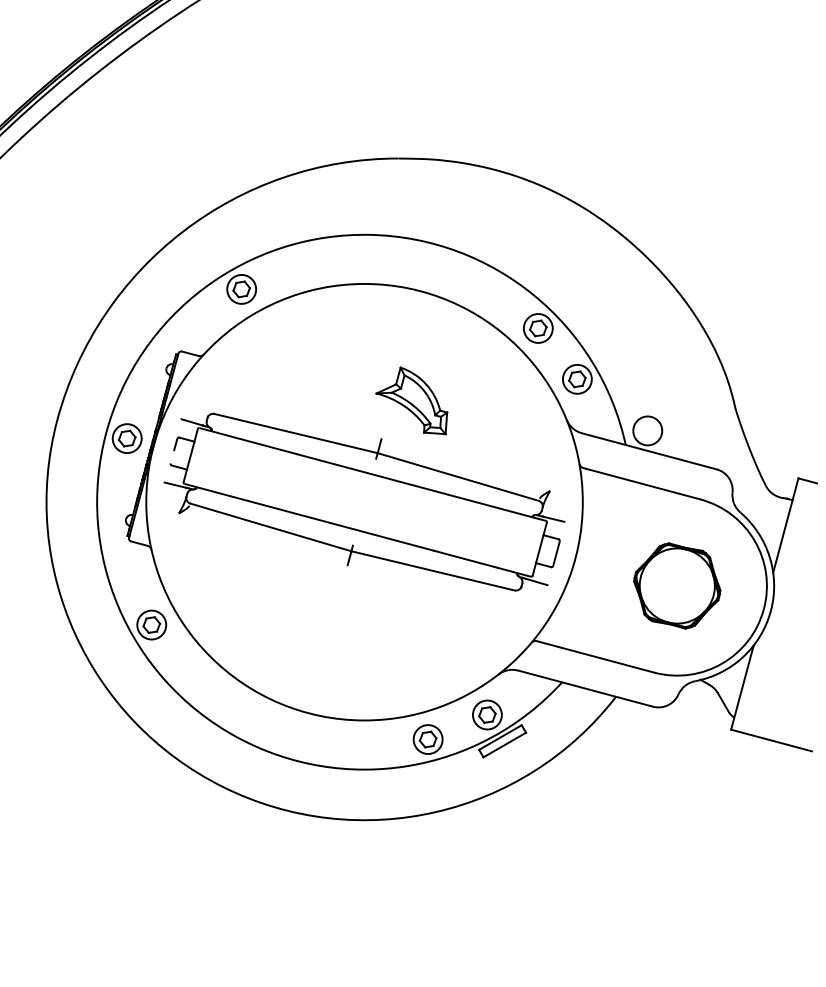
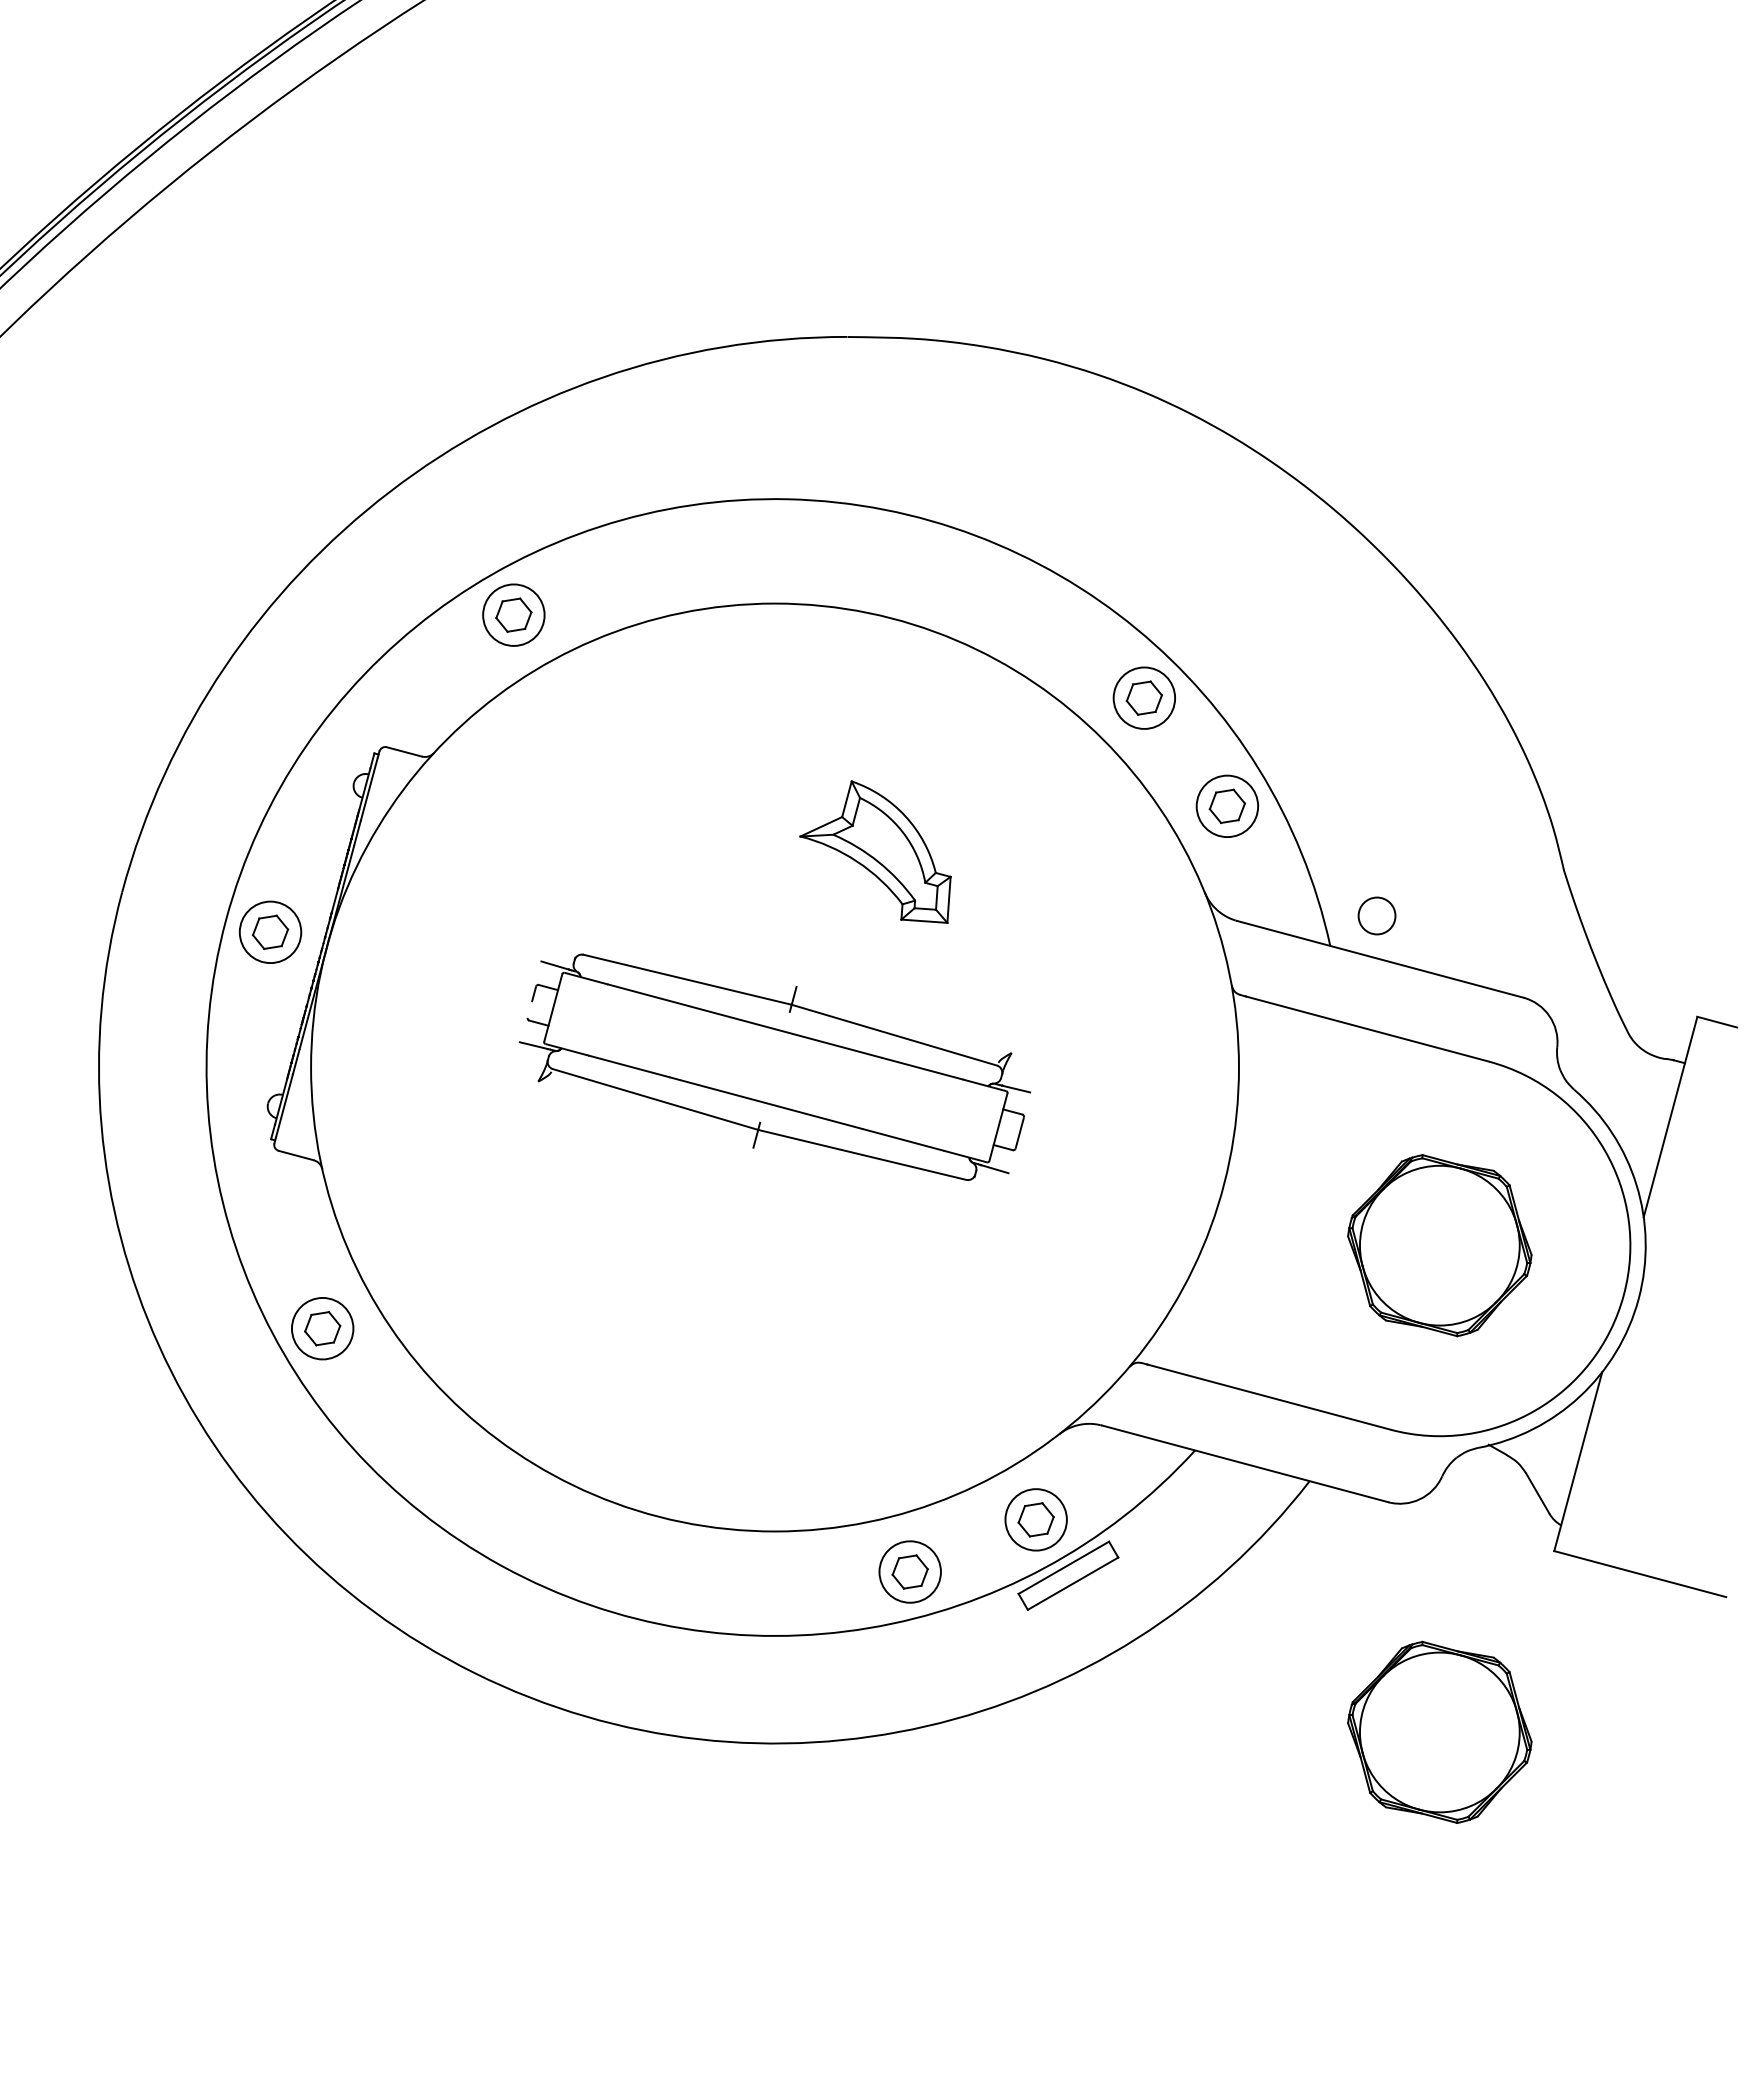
circle: (647, 430) -> (1376, 915), size x0.6
part: (364, 501) -> (774, 1066), size x0.6
part: (677, 814) -> (1440, 1731), added

